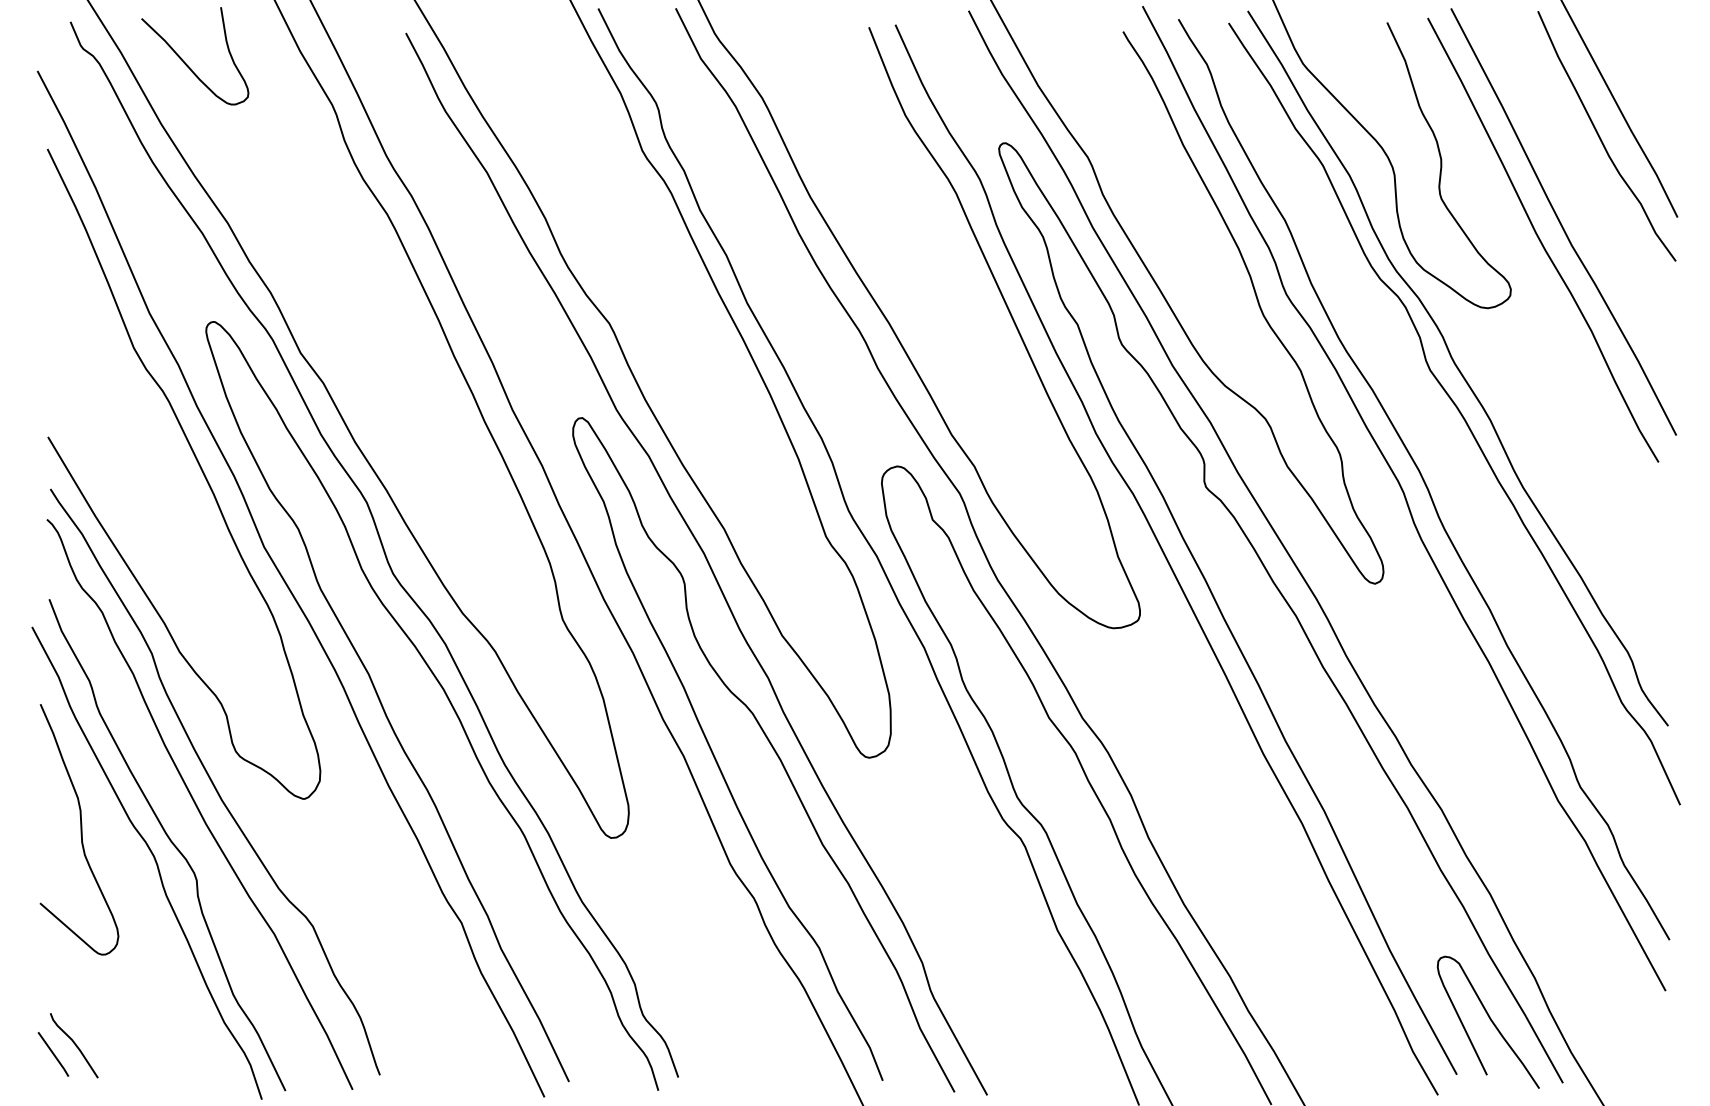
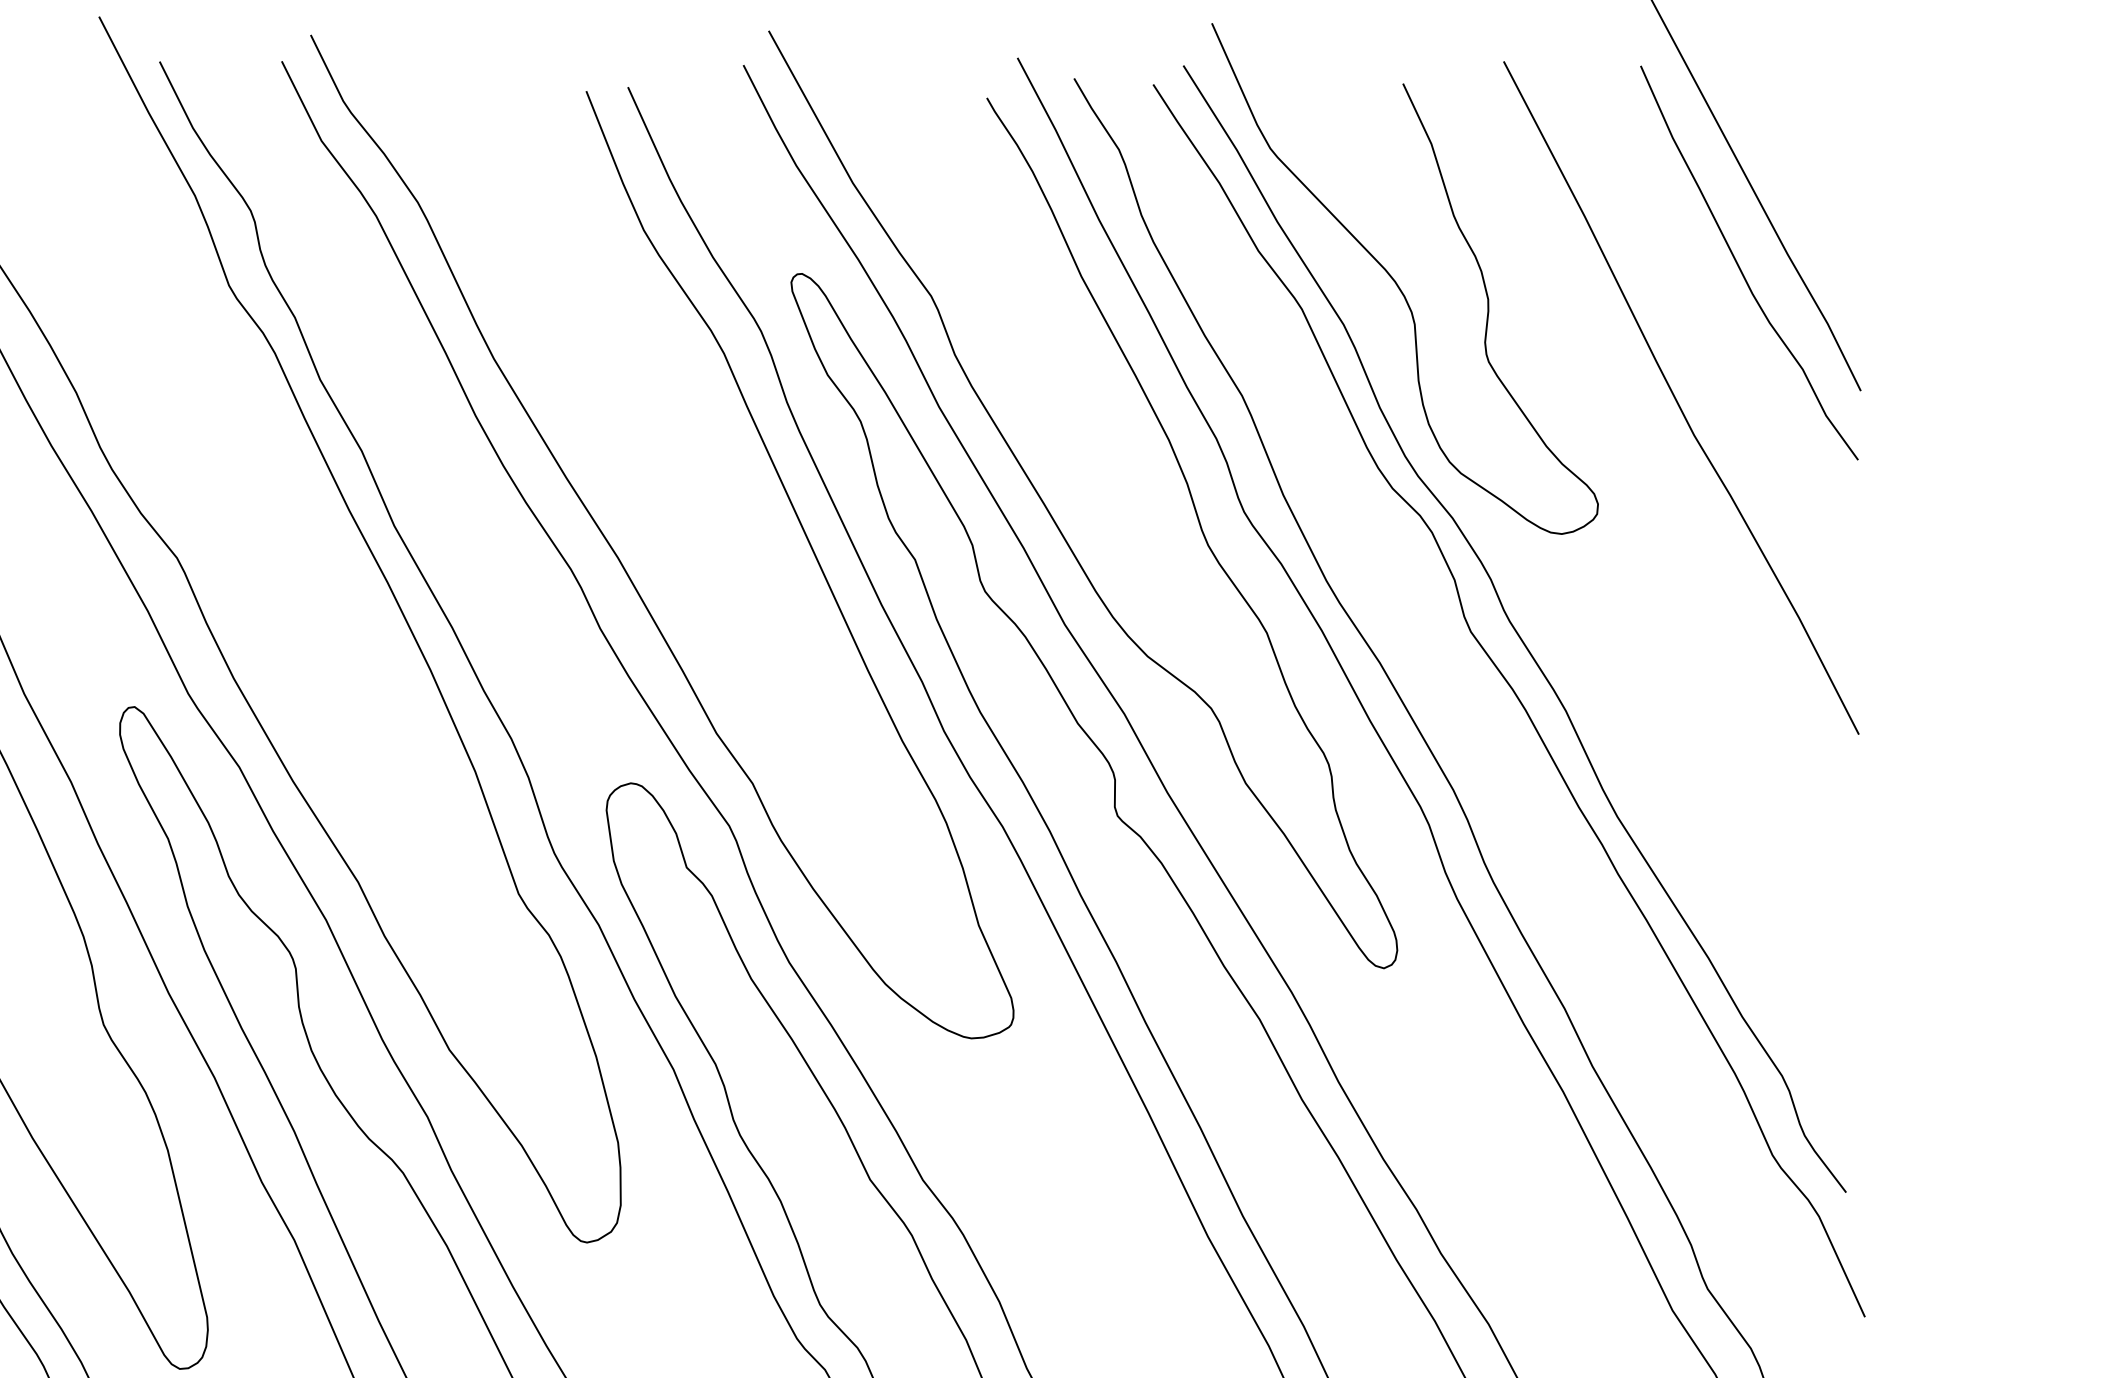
curve: (1541, 240) -> (1646, 427), removed

